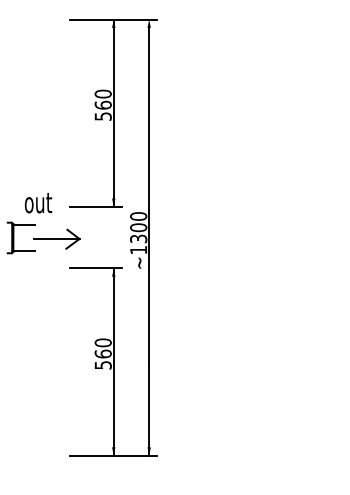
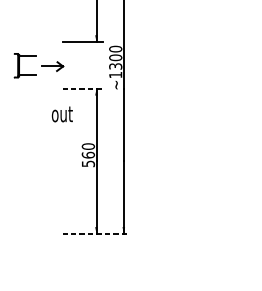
text: (38, 203) -> (62, 114), moved
part: (56, 238) -> (52, 66), size x0.6
line: (95, 268) -> (82, 89), solid -> dashed
line: (113, 455) -> (96, 233), solid -> dashed

